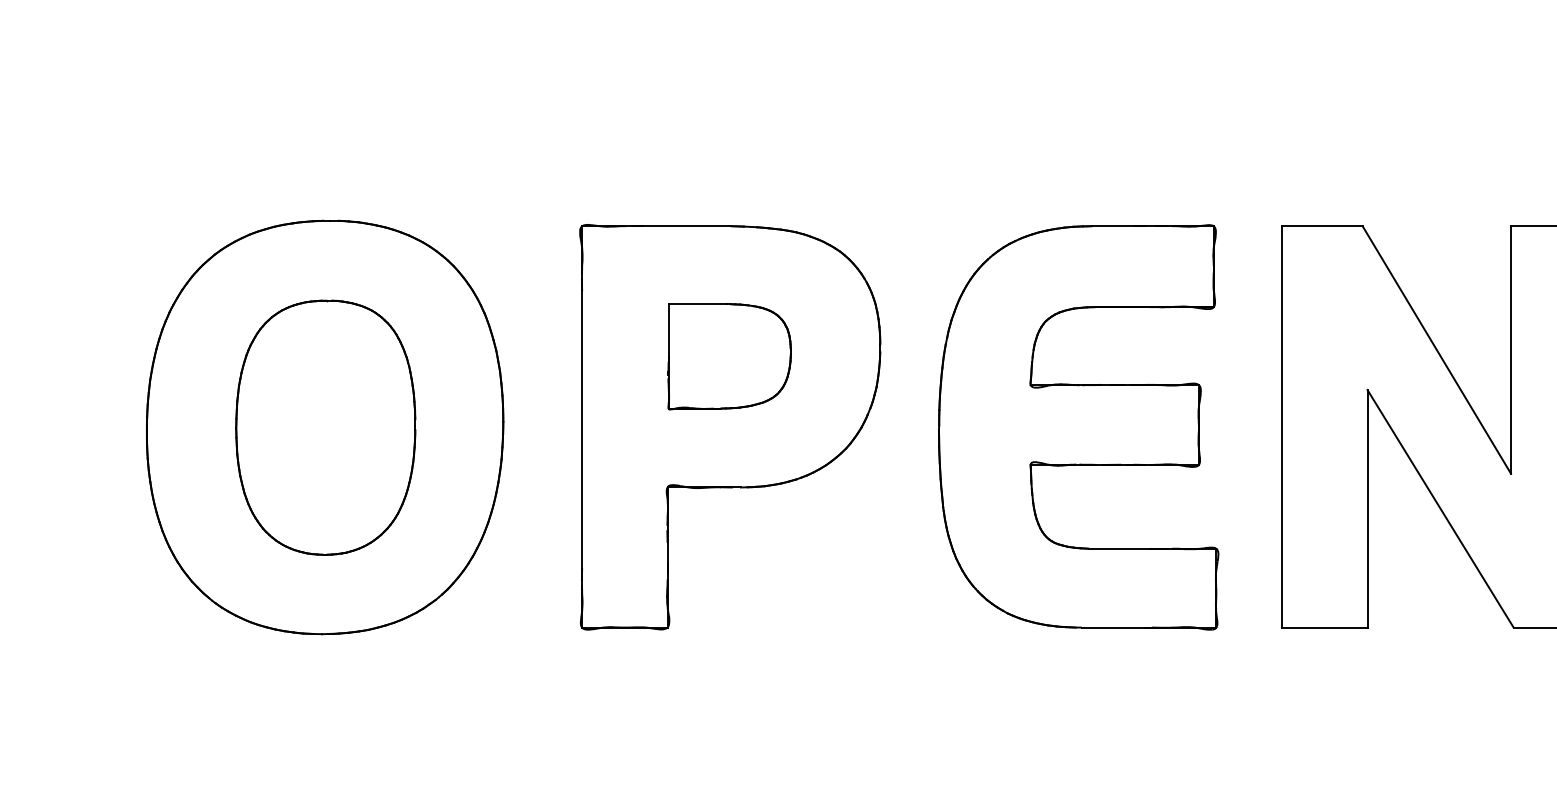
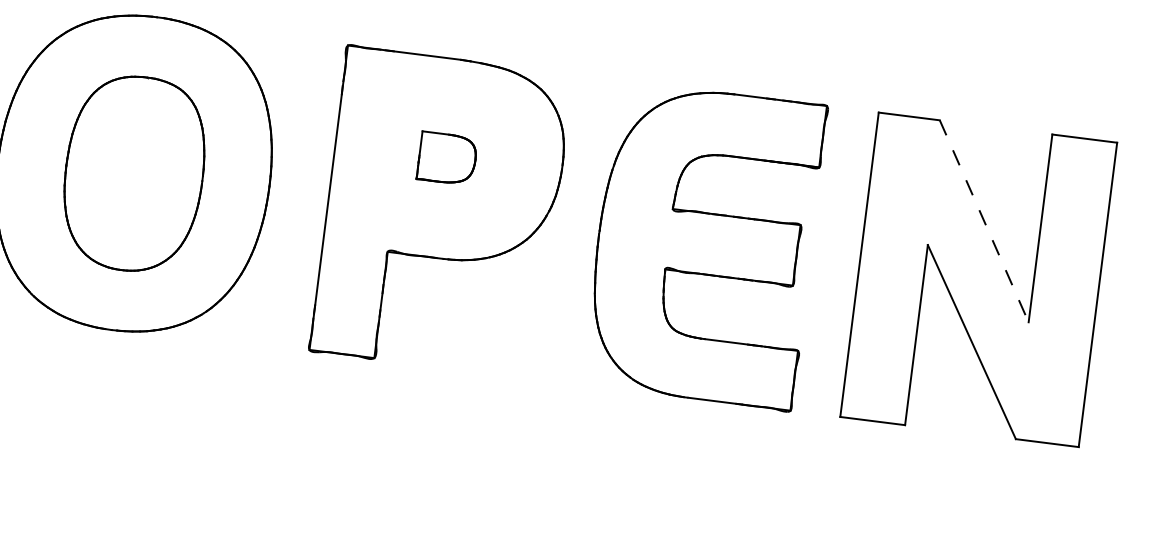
line: (1437, 350) -> (984, 221), solid -> dashed
part: (729, 356) -> (447, 158), size x0.6

